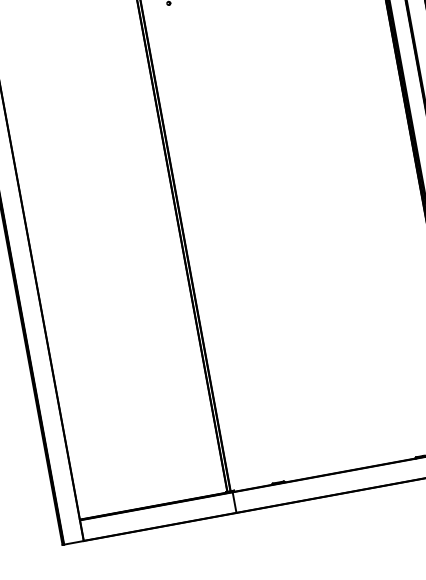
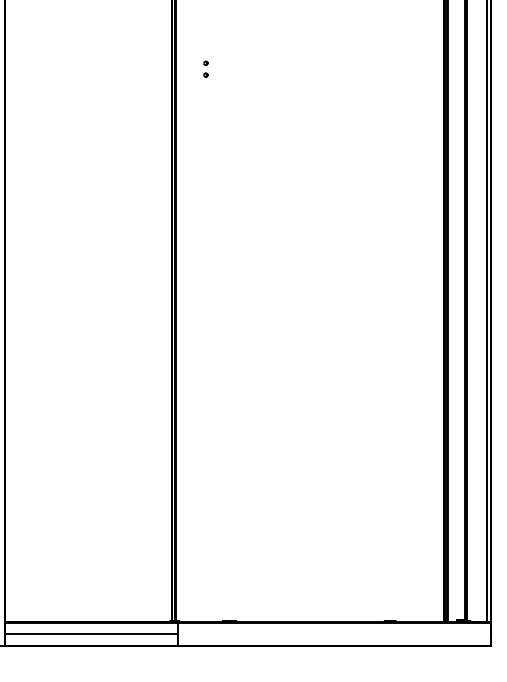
line: (158, 516) -> (91, 634), added

